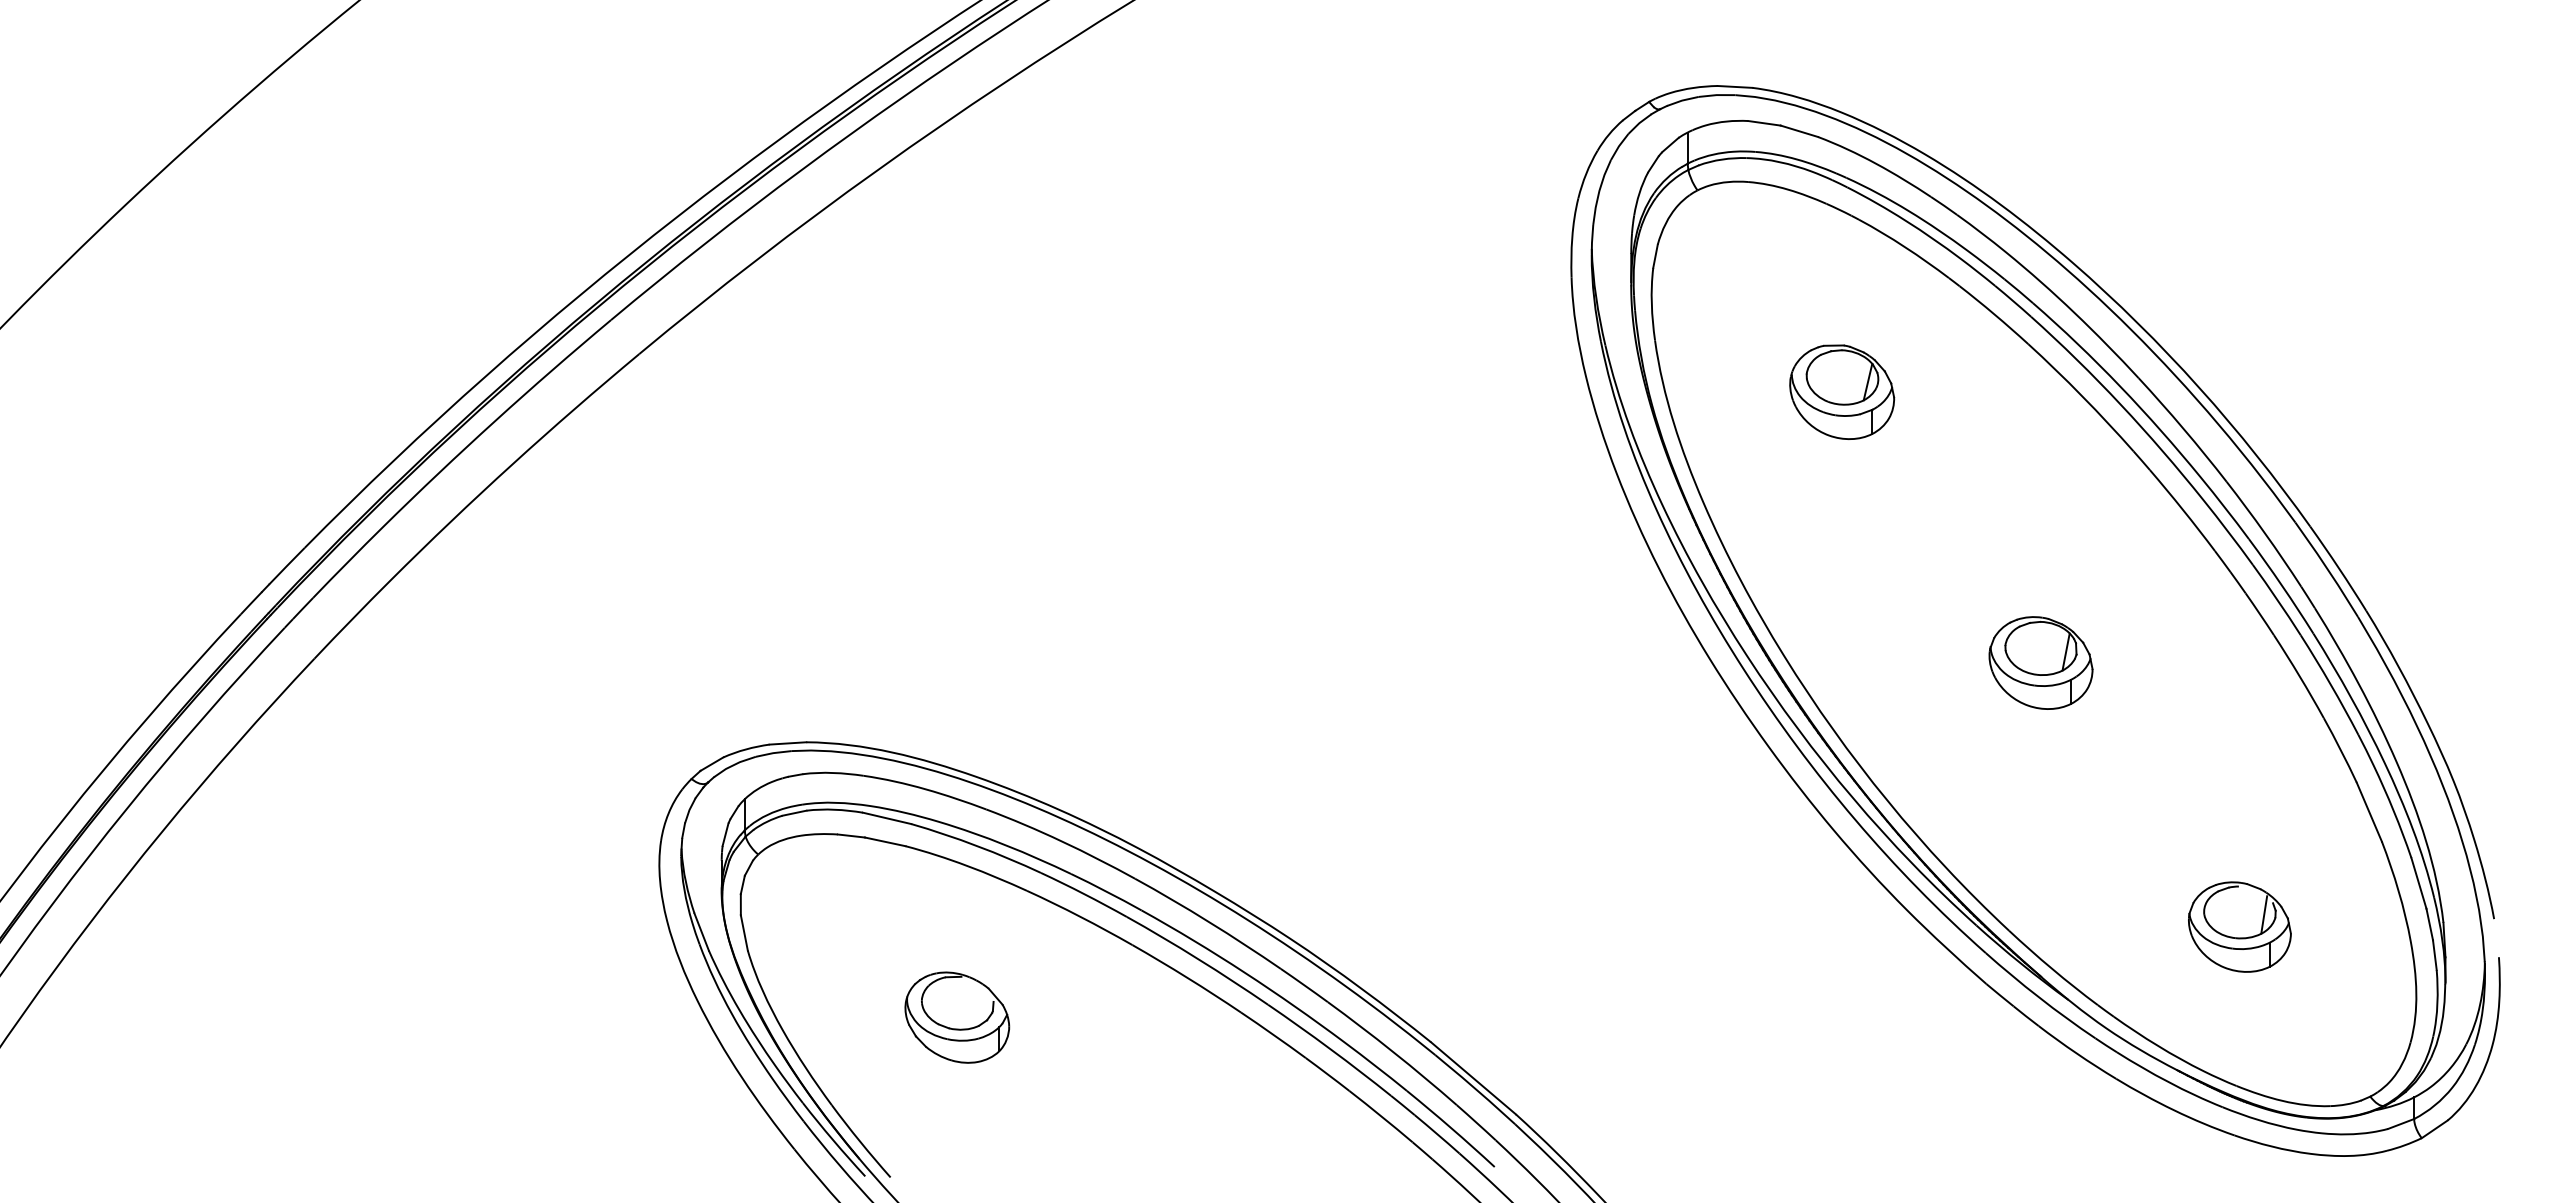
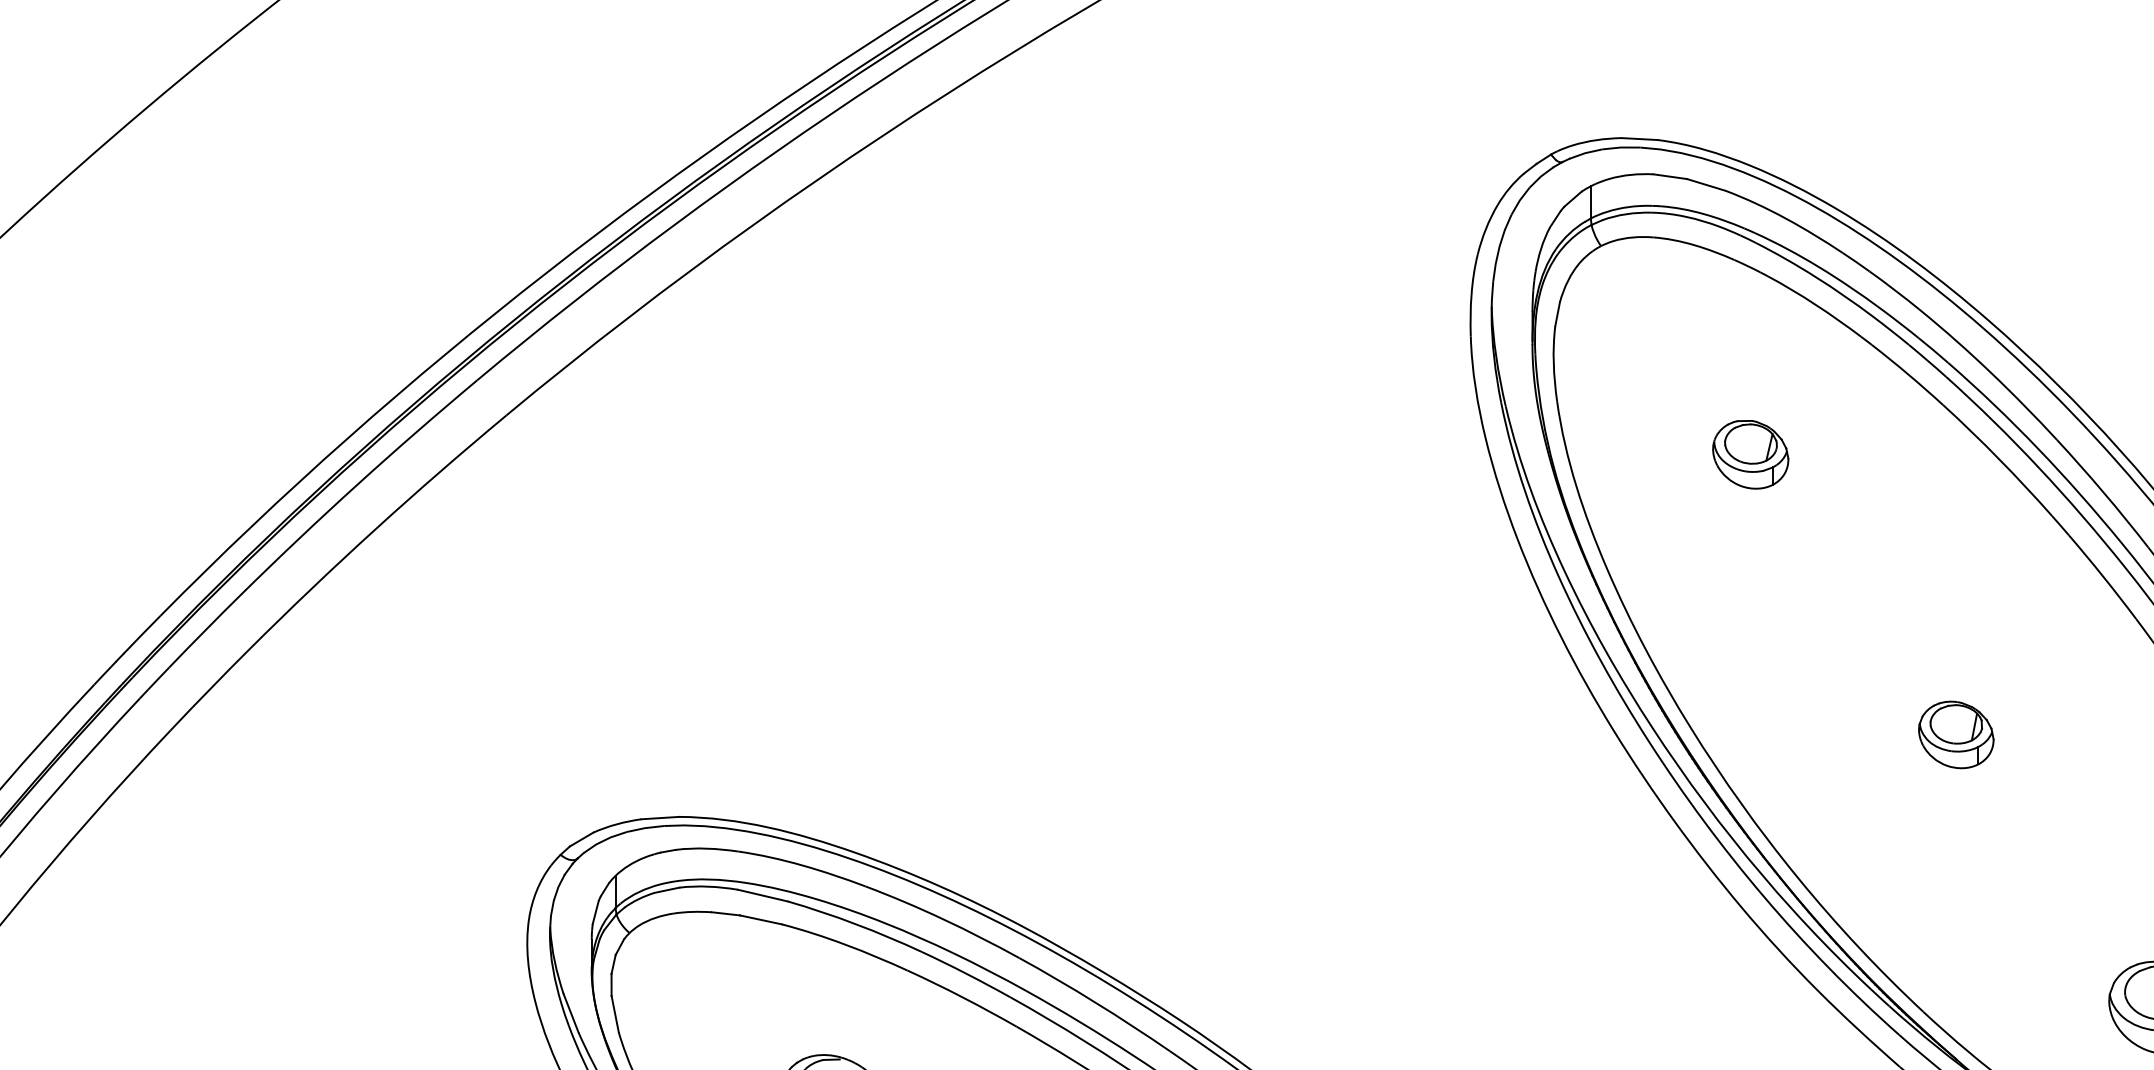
part: (1842, 391) -> (1751, 454), size x0.7
part: (2040, 662) -> (1955, 734), size x0.7

